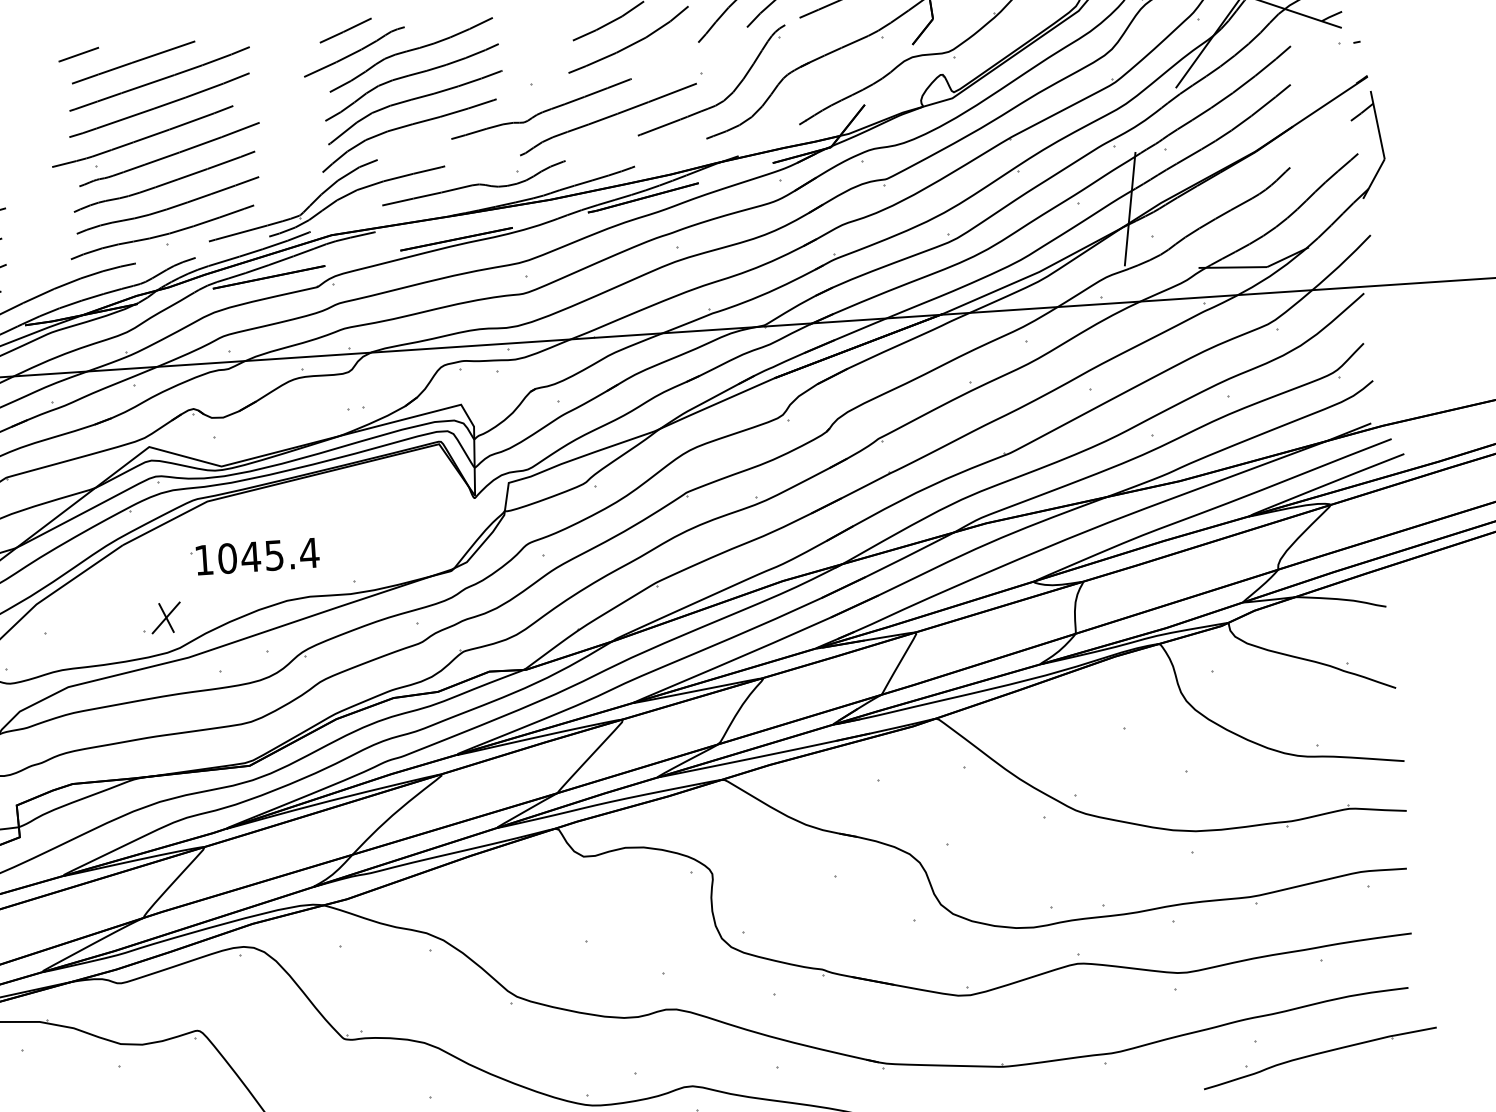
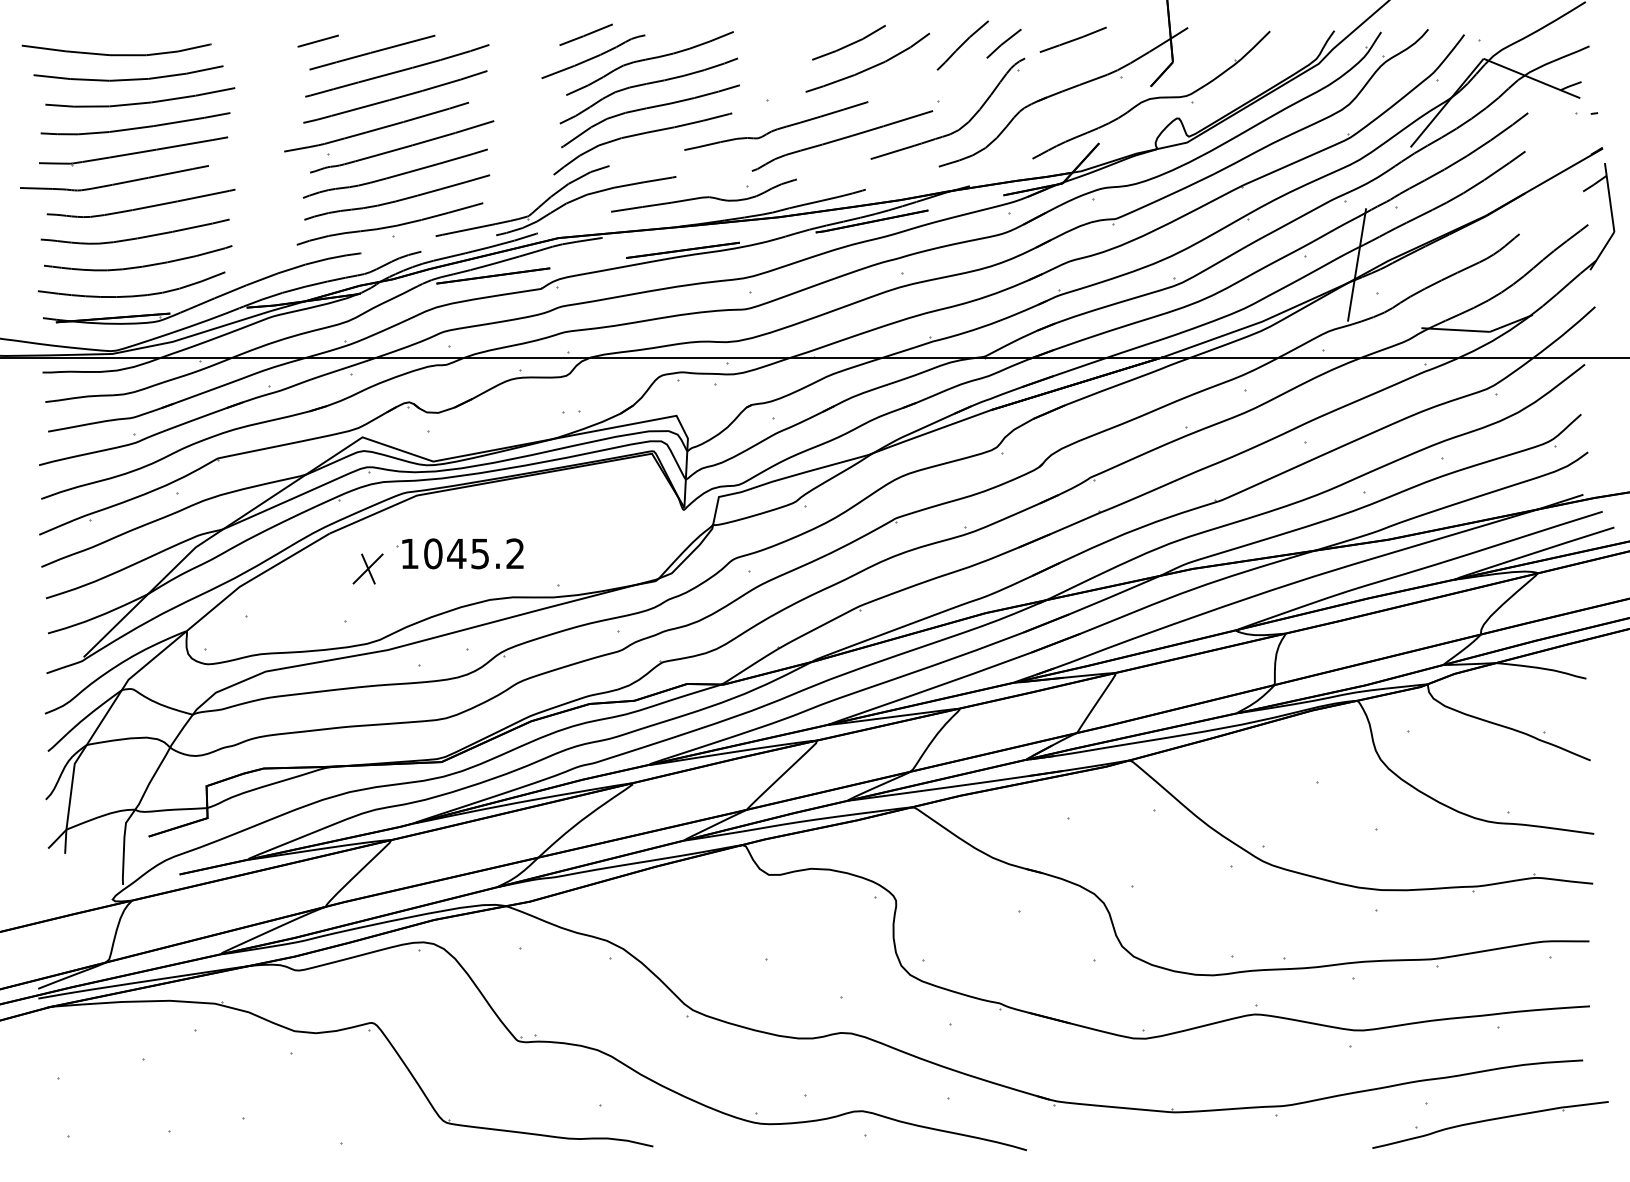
text: (309, 552) -> (515, 553), 1045.4 -> 1045.2
part: (165, 617) -> (367, 568), moved

